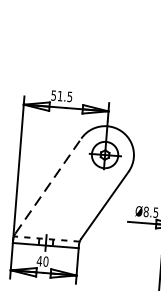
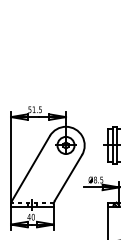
line: (49, 184) -> (31, 167), dashed -> solid

